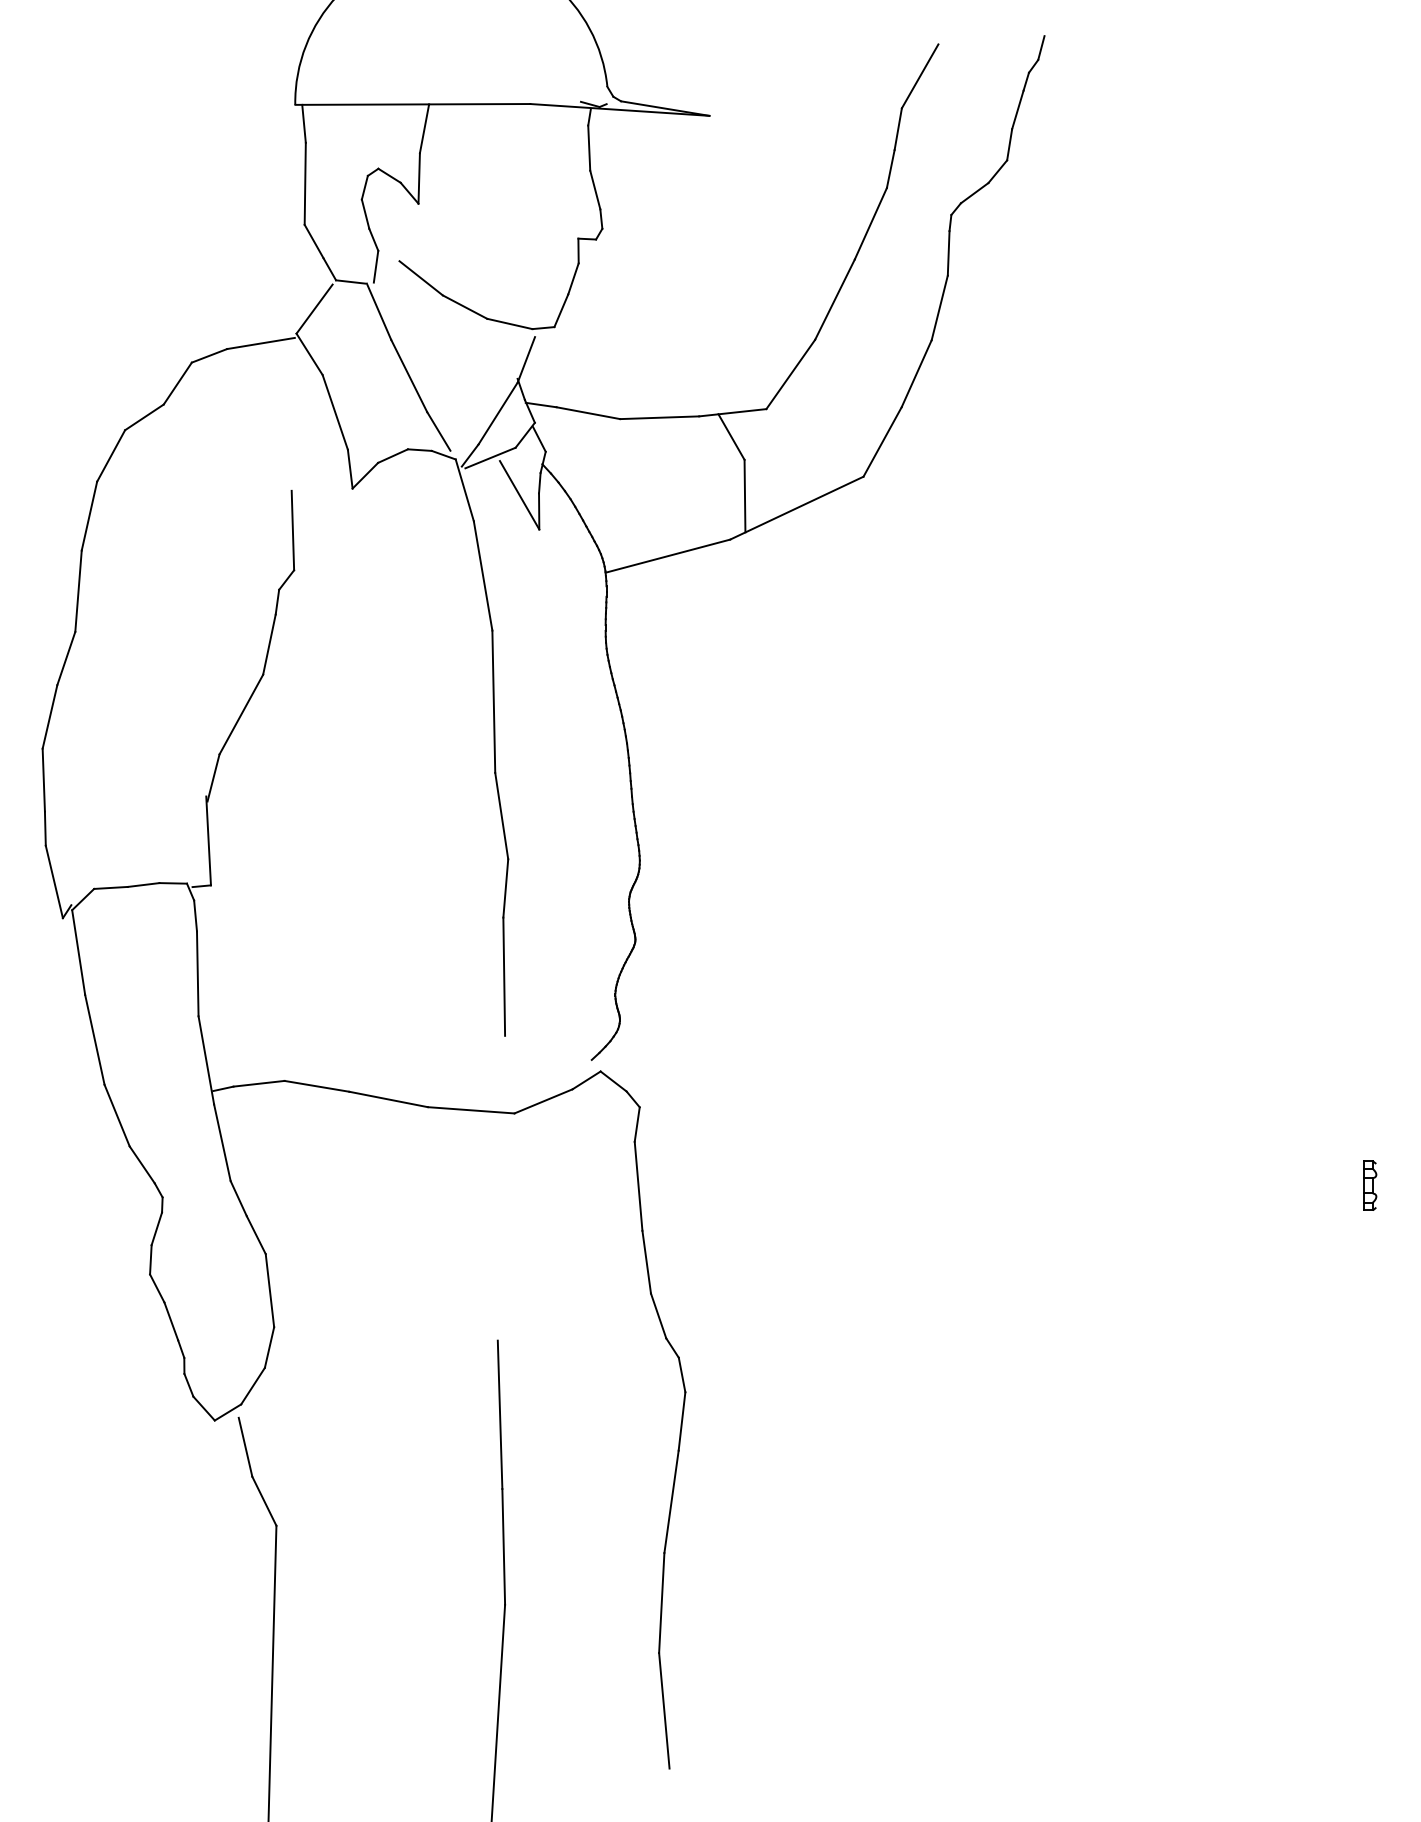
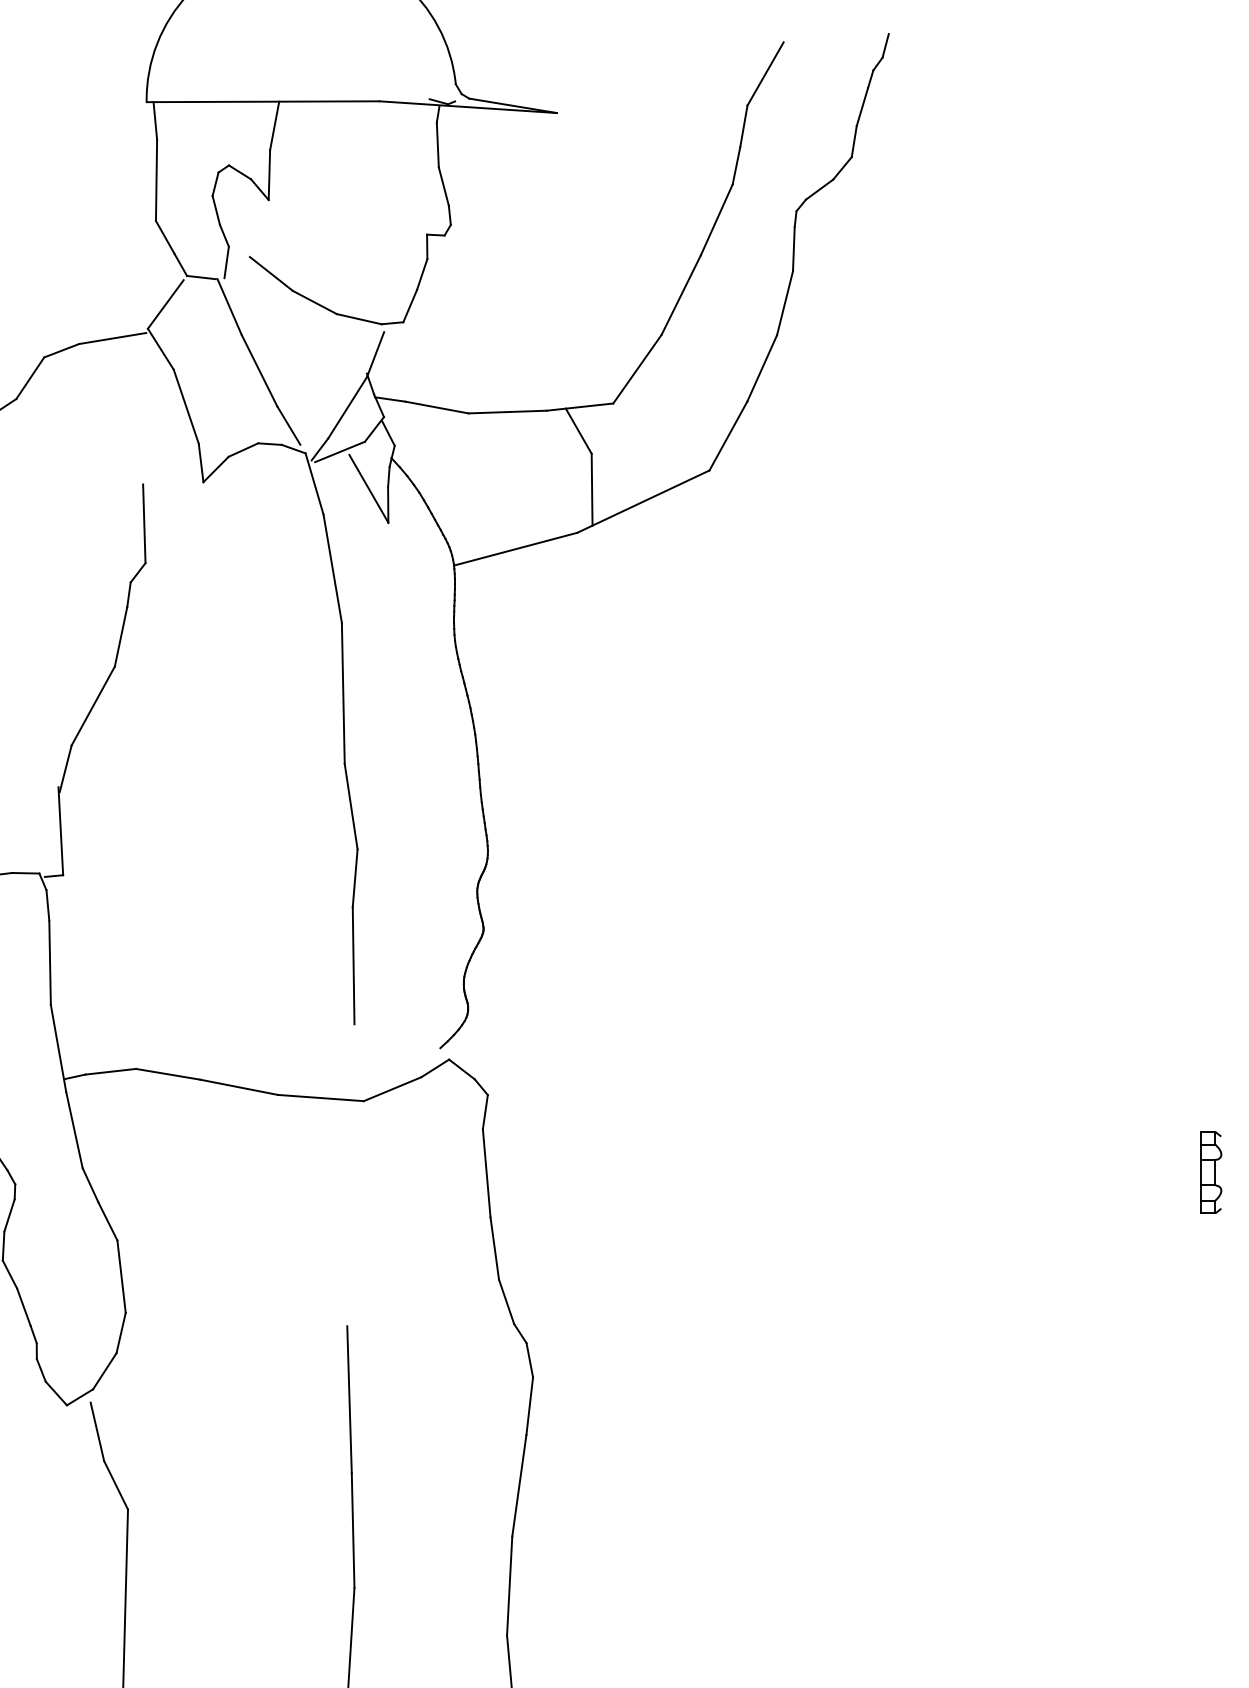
part: (1370, 1185) -> (1211, 1172), size x1.67

